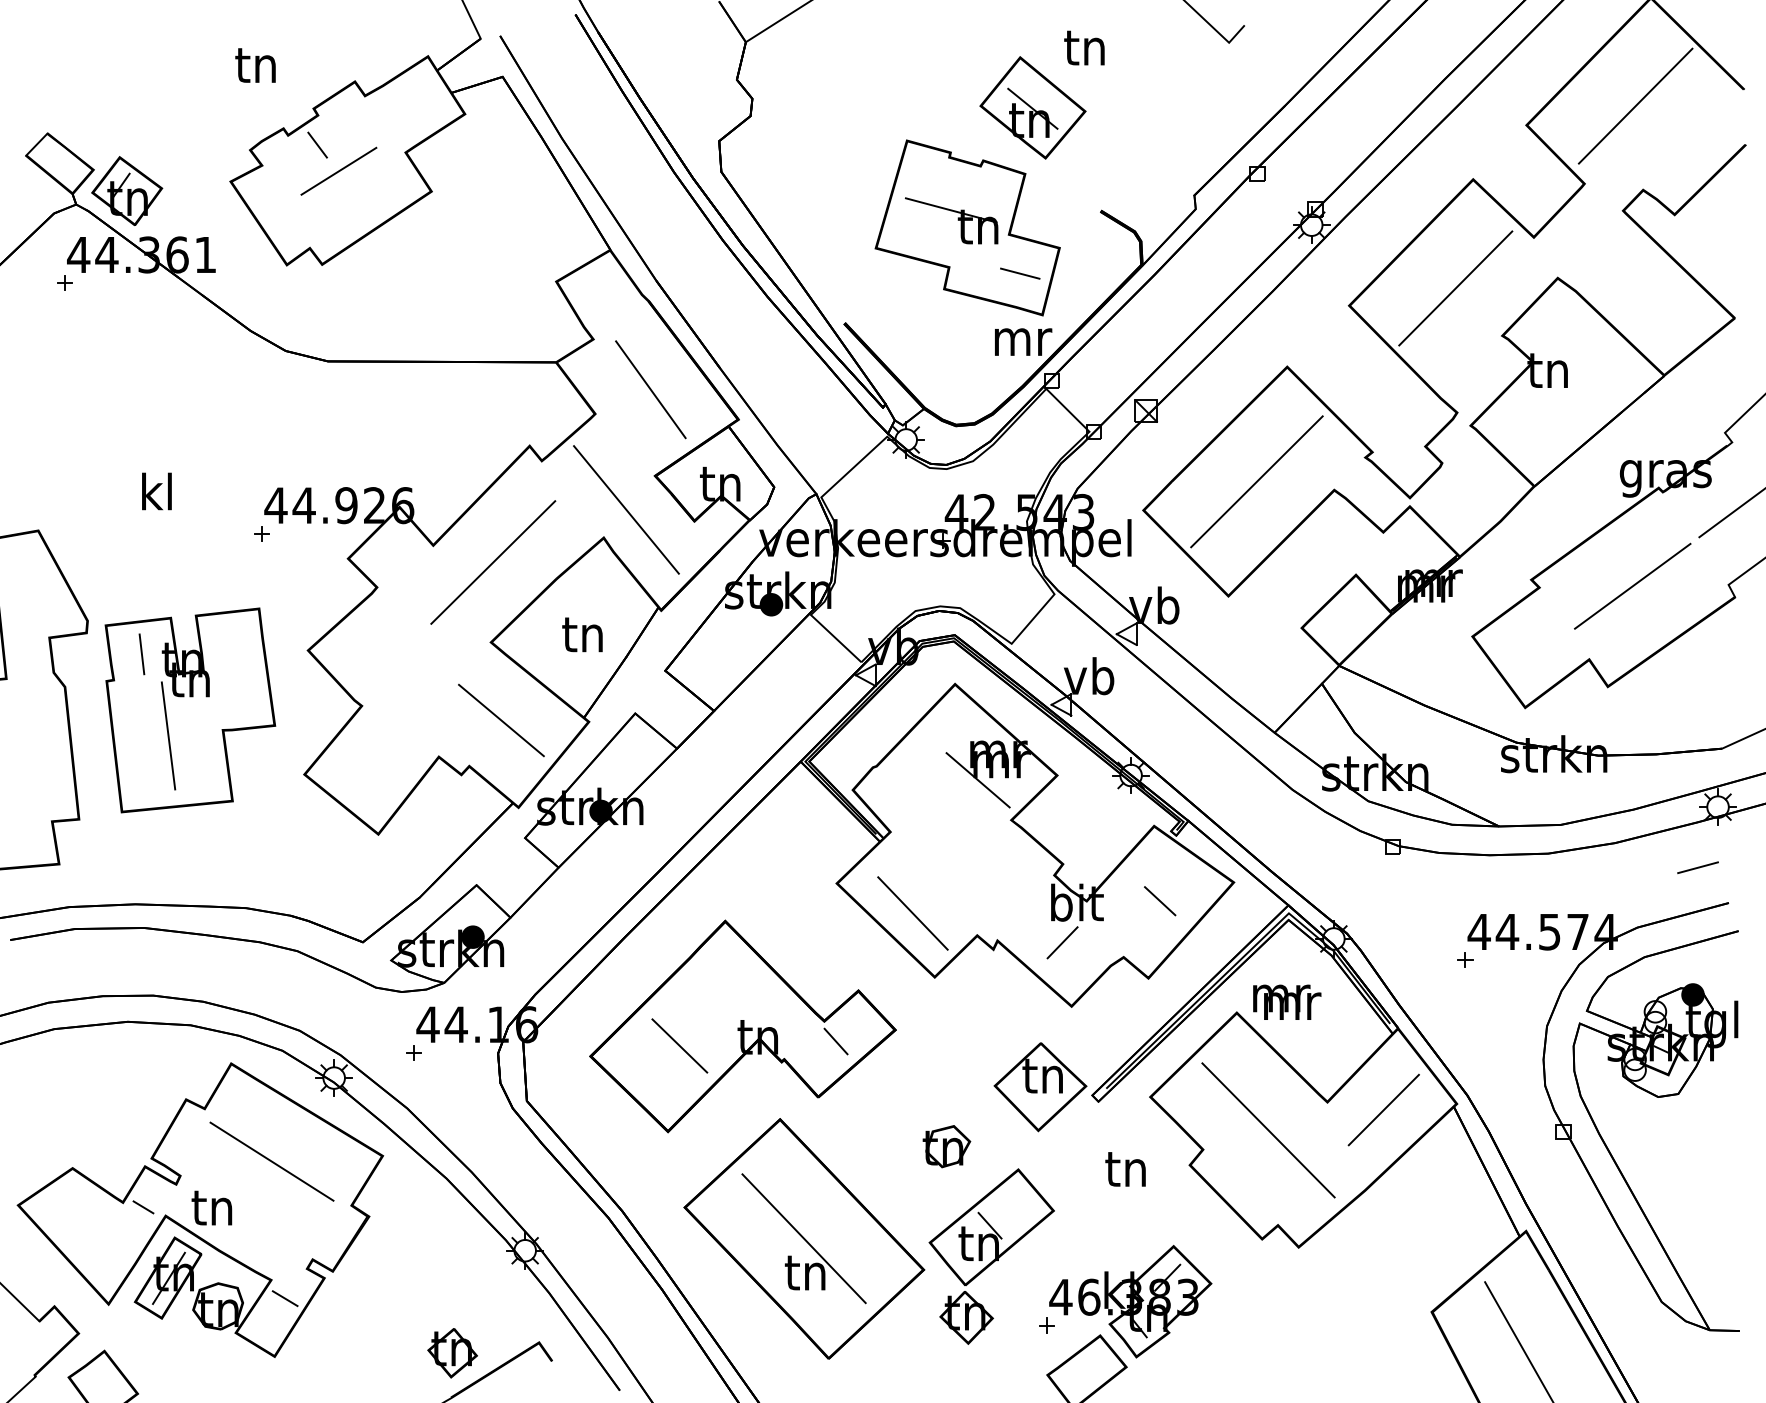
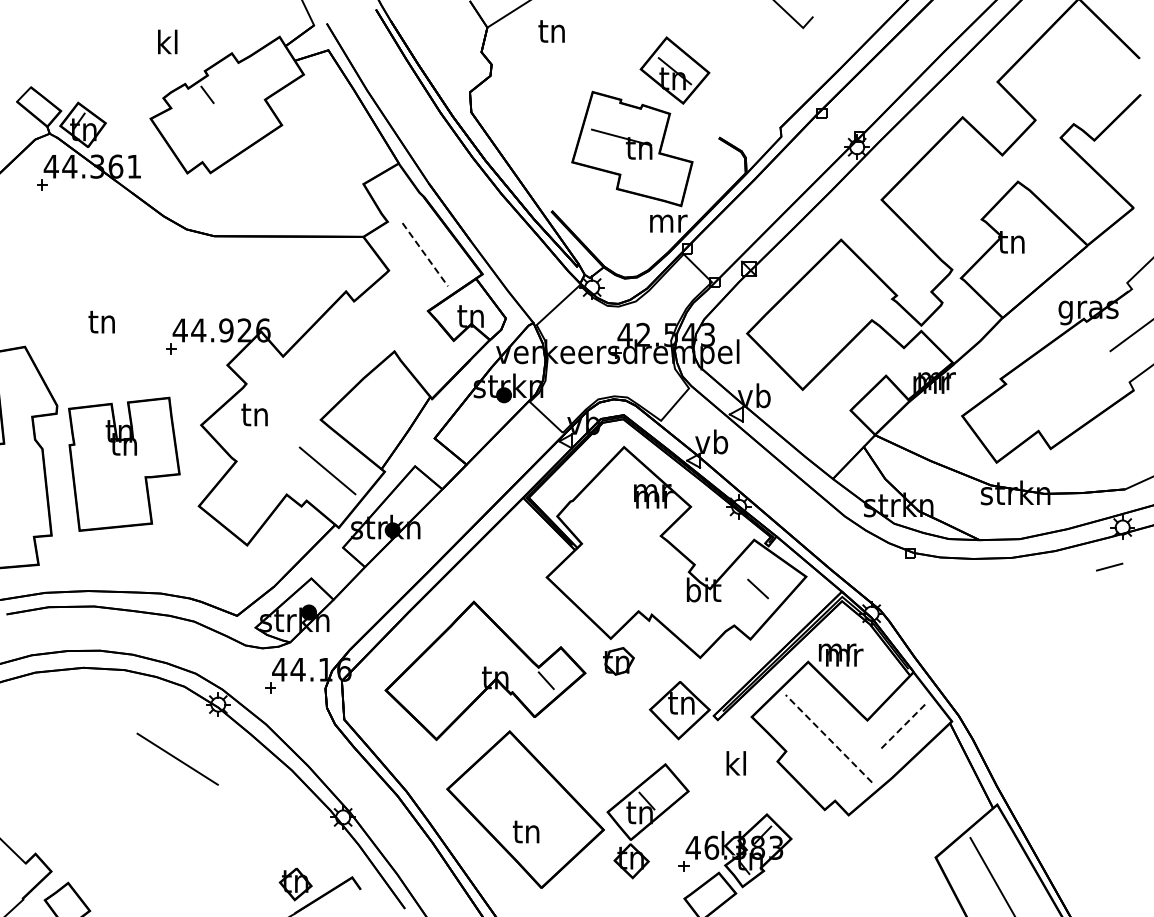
text: (1084, 48) -> (551, 31), moved
text: (254, 63) -> (166, 41), tn -> kl
line: (1635, 104) -> (1068, 68), removed
line: (339, 170) -> (221, 111), removed
line: (1019, 273) -> (666, 178), removed
line: (1456, 288) -> (951, 188), removed
line: (651, 389) -> (425, 254), solid -> dashed
line: (1257, 481) -> (821, 314), removed
text: (155, 491) -> (101, 321), kl -> tn
line: (626, 508) -> (409, 332), removed
line: (492, 562) -> (321, 367), removed
line: (1632, 585) -> (1066, 382), removed
text: (582, 634) -> (254, 414), moved
line: (141, 654) -> (92, 427), removed
line: (167, 735) -> (109, 480), removed
line: (977, 779) -> (638, 509), removed
line: (912, 912) -> (596, 596), removed
line: (1062, 943) -> (694, 616), removed
line: (680, 1045) -> (444, 683), removed
line: (1384, 1110) -> (904, 725), solid -> dashed
part: (1598, 1116) -> (1044, 729), removed
line: (1267, 1129) -> (828, 738), solid -> dashed
part: (946, 1146) -> (618, 661), moved
text: (1125, 1168) -> (735, 763), tn -> kl
part: (199, 1209) -> (130, 790), removed
line: (804, 1238) -> (525, 809), removed

